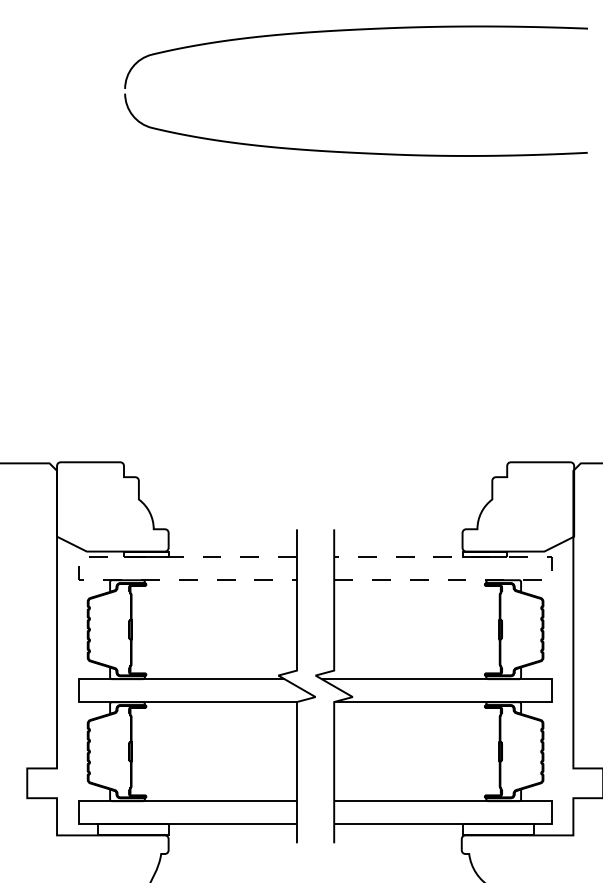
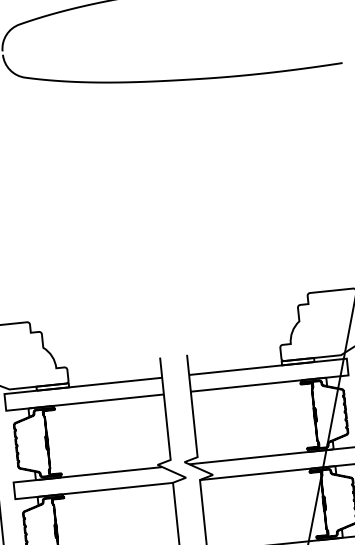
line: (79, 568) -> (5, 402), dashed -> solid
line: (551, 568) -> (347, 366), dashed -> solid

